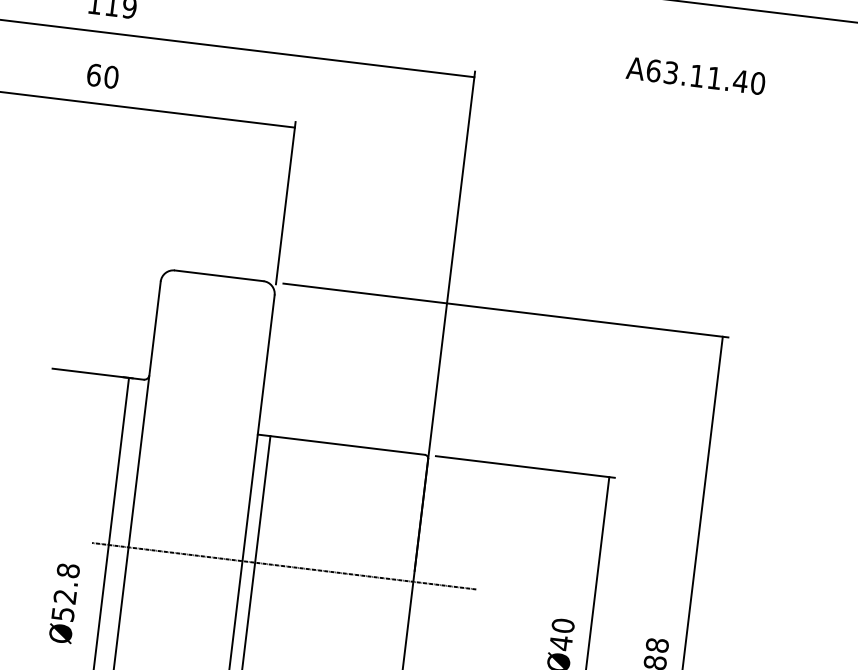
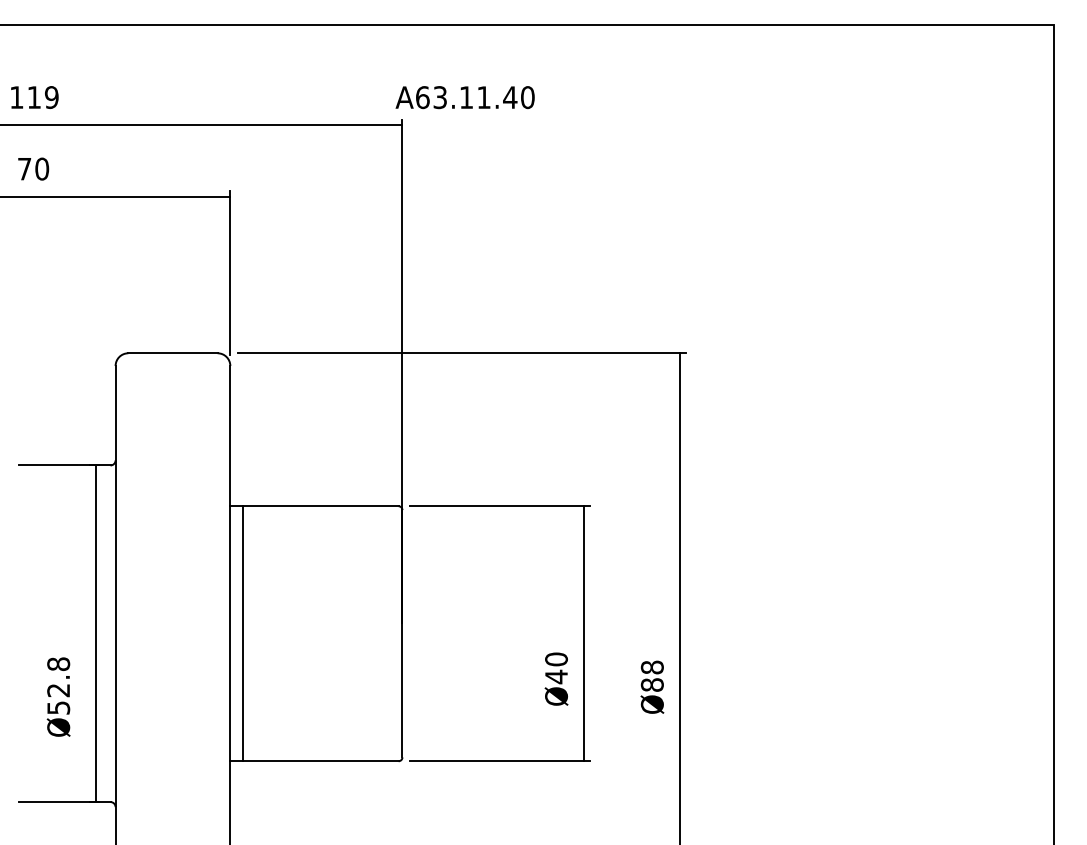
text: (94, 74) -> (24, 168), 60 -> 70
text: (695, 75) -> (464, 97), moved
line: (283, 565) -> (271, 633), removed

